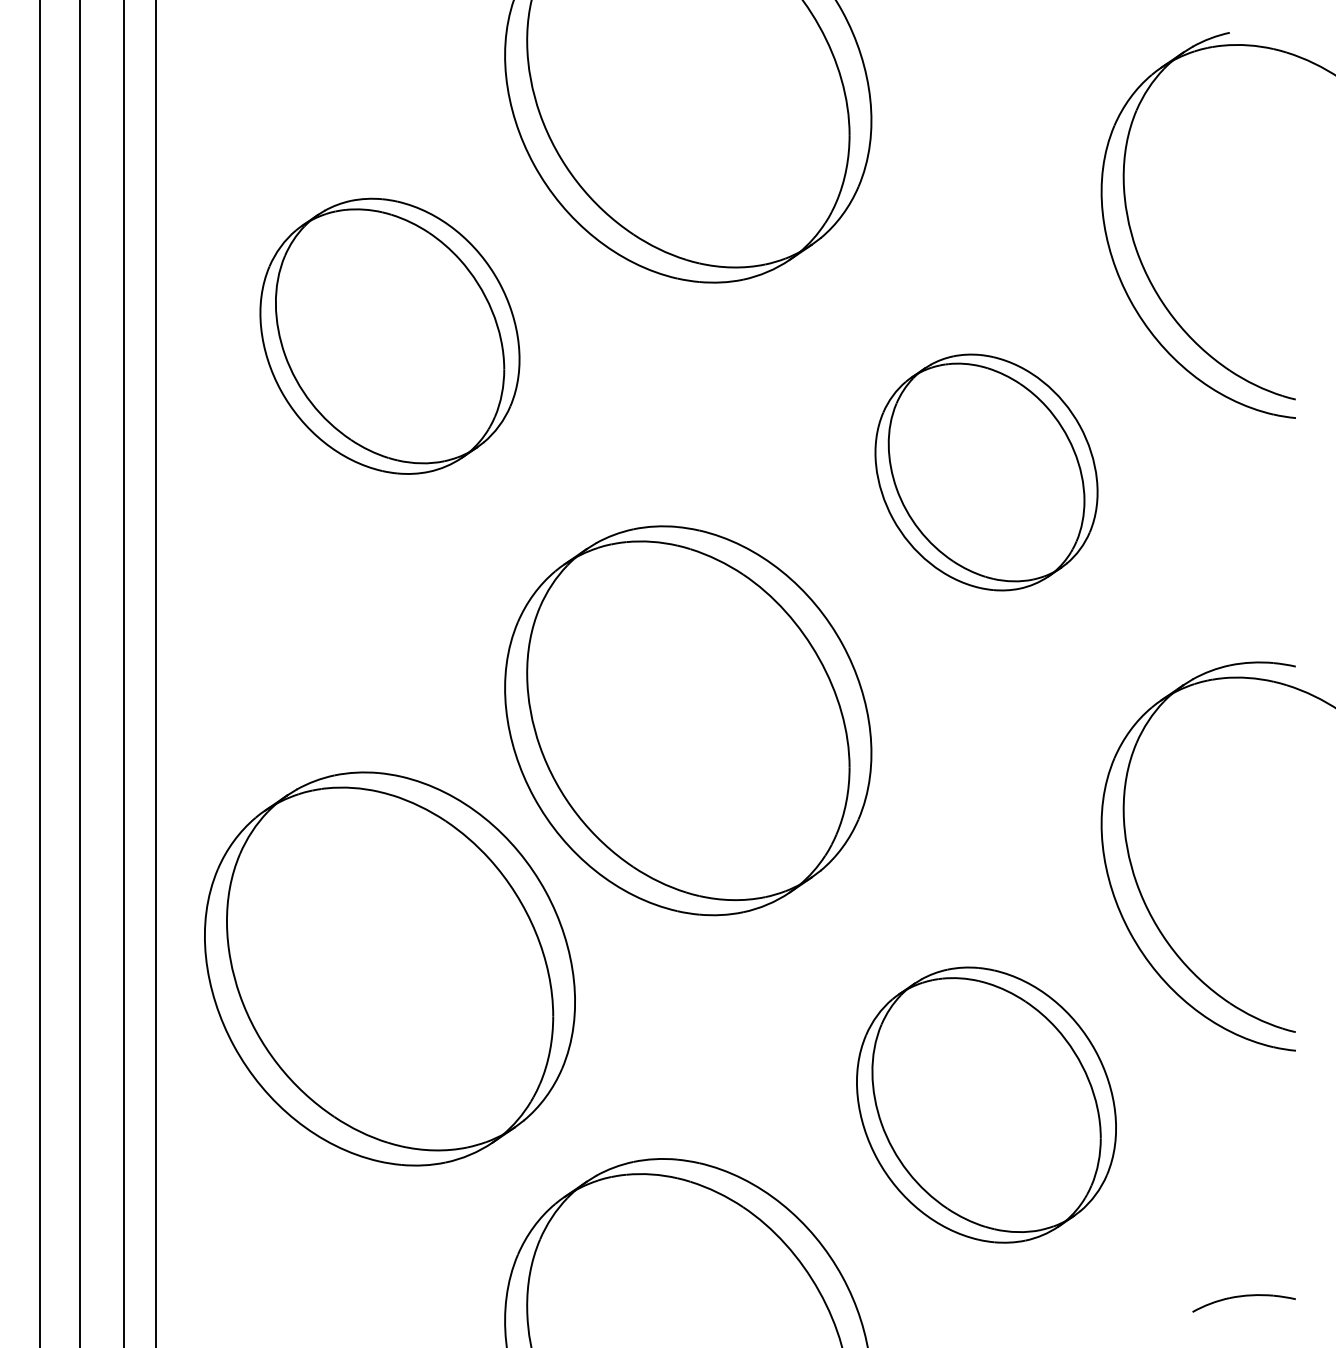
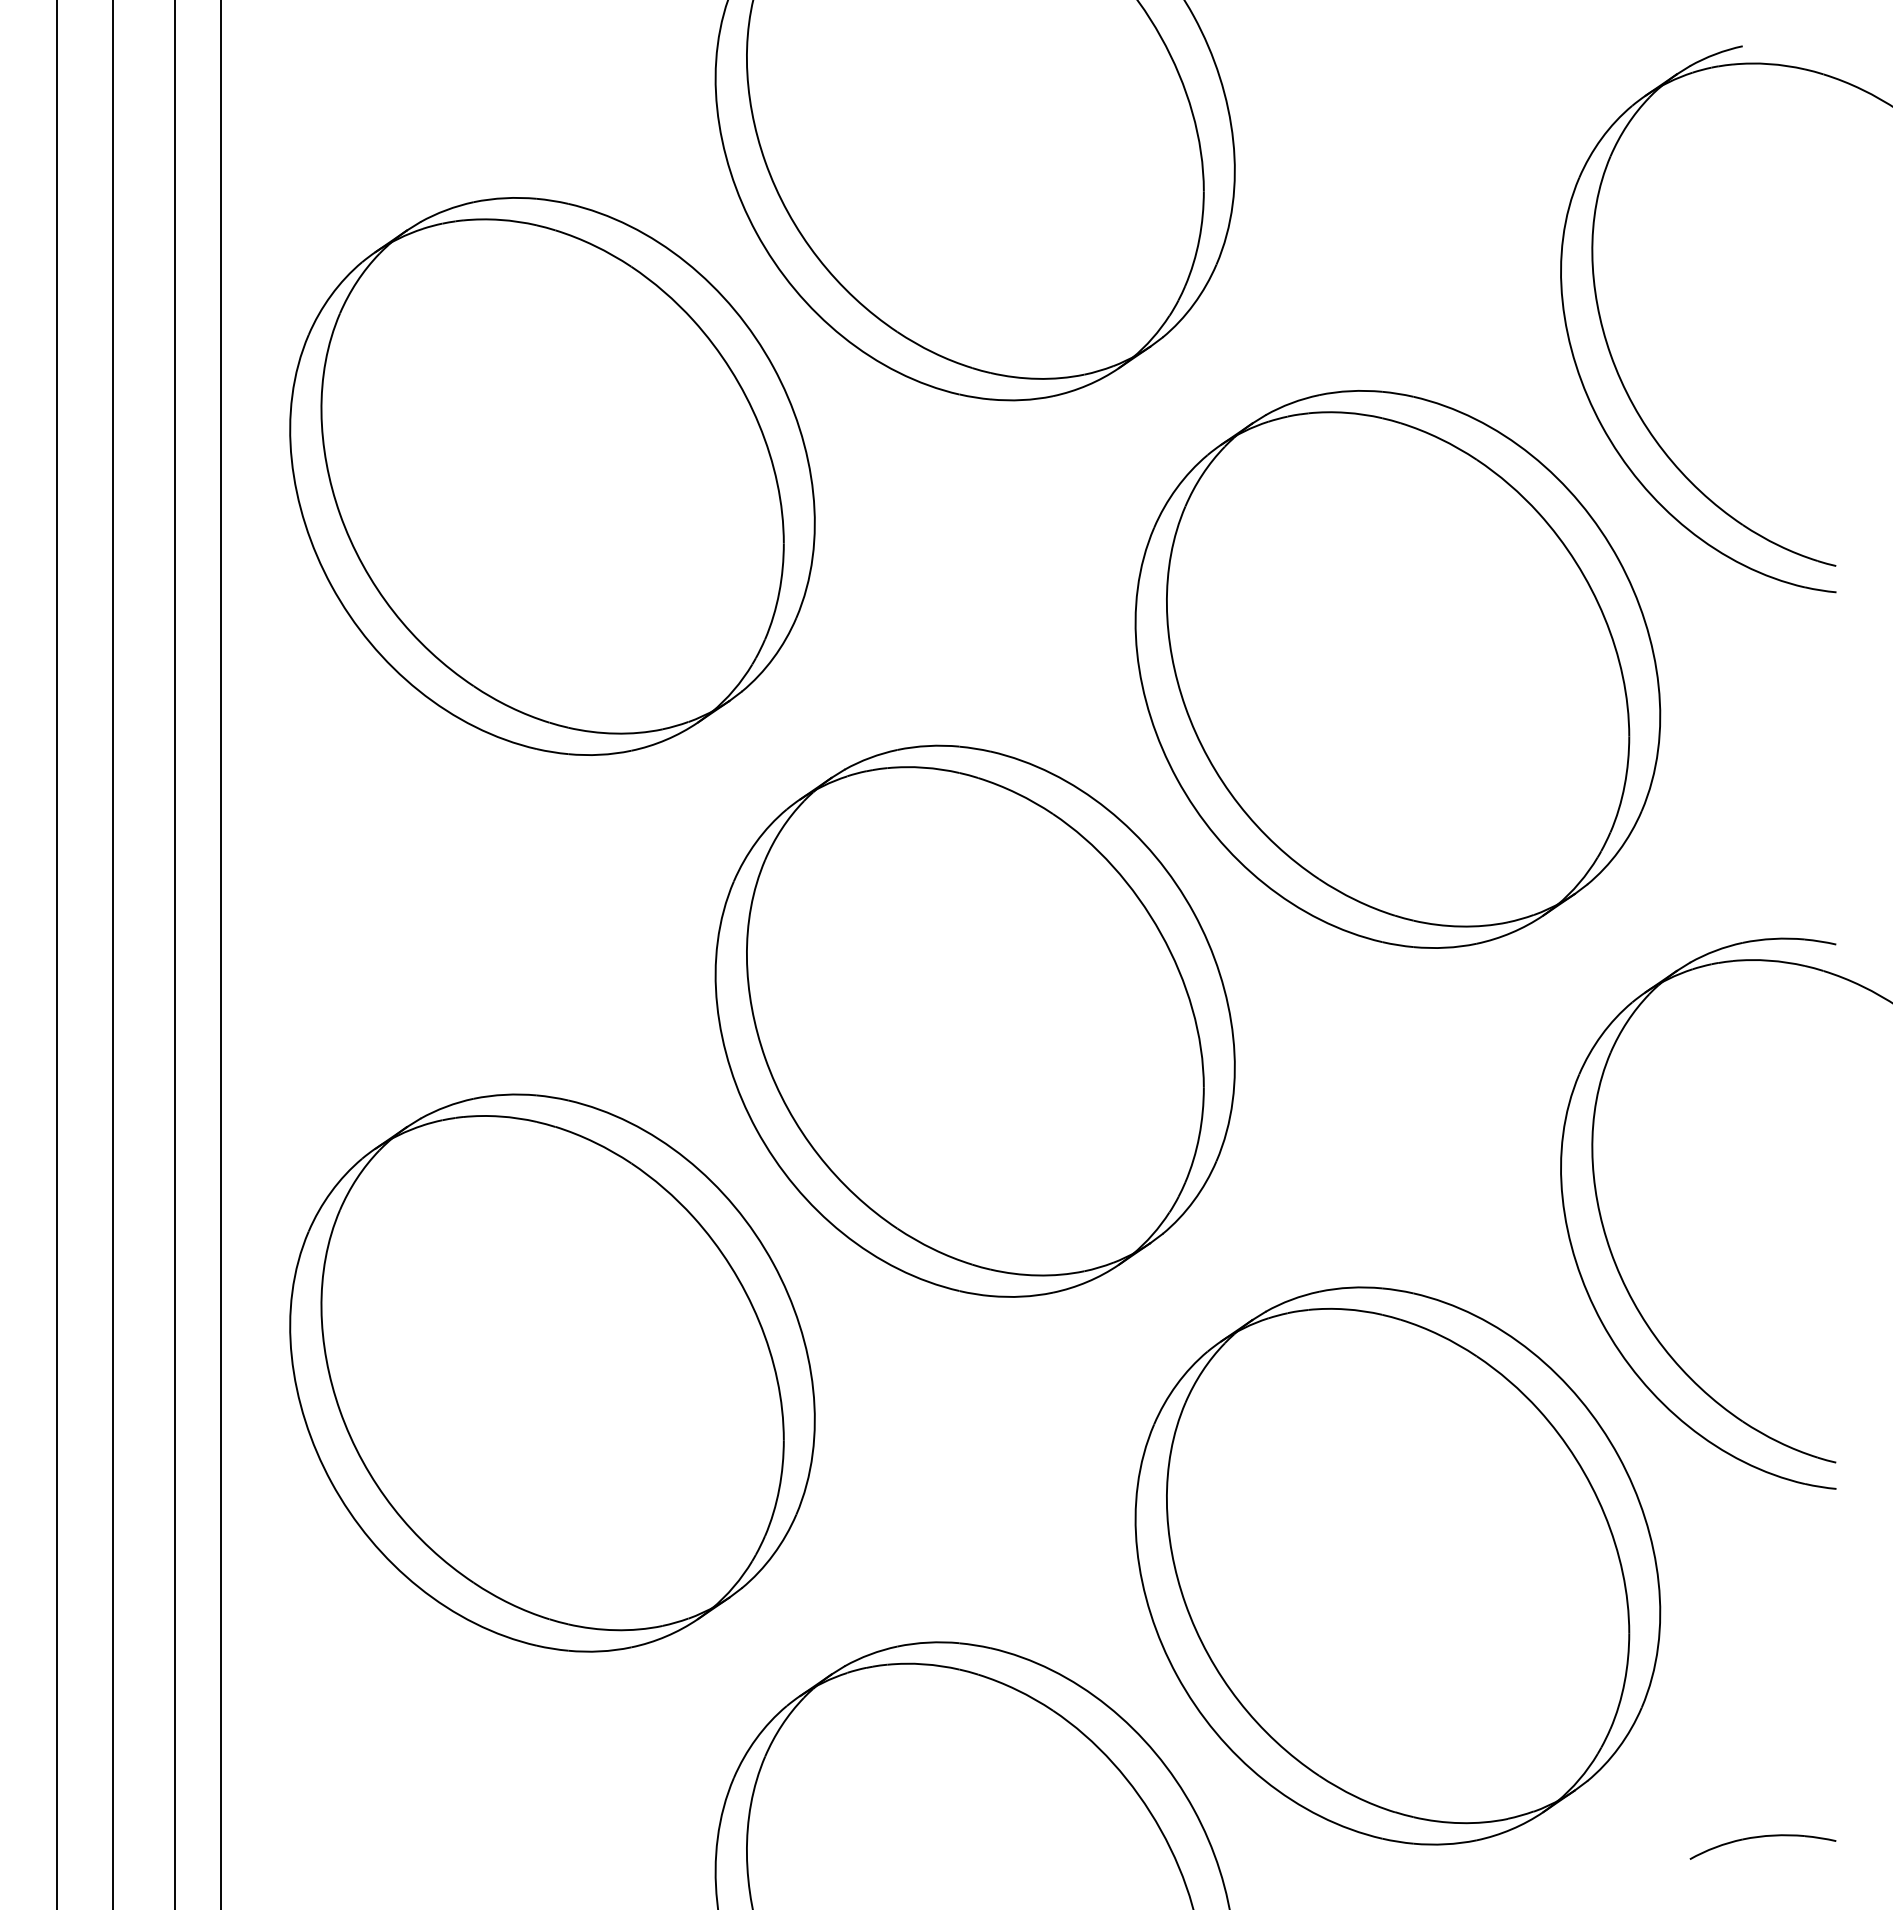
part: (389, 336) -> (552, 476), size x1.43
part: (986, 472) -> (1397, 669), size x1.67
part: (986, 1104) -> (1397, 1565), size x1.43

